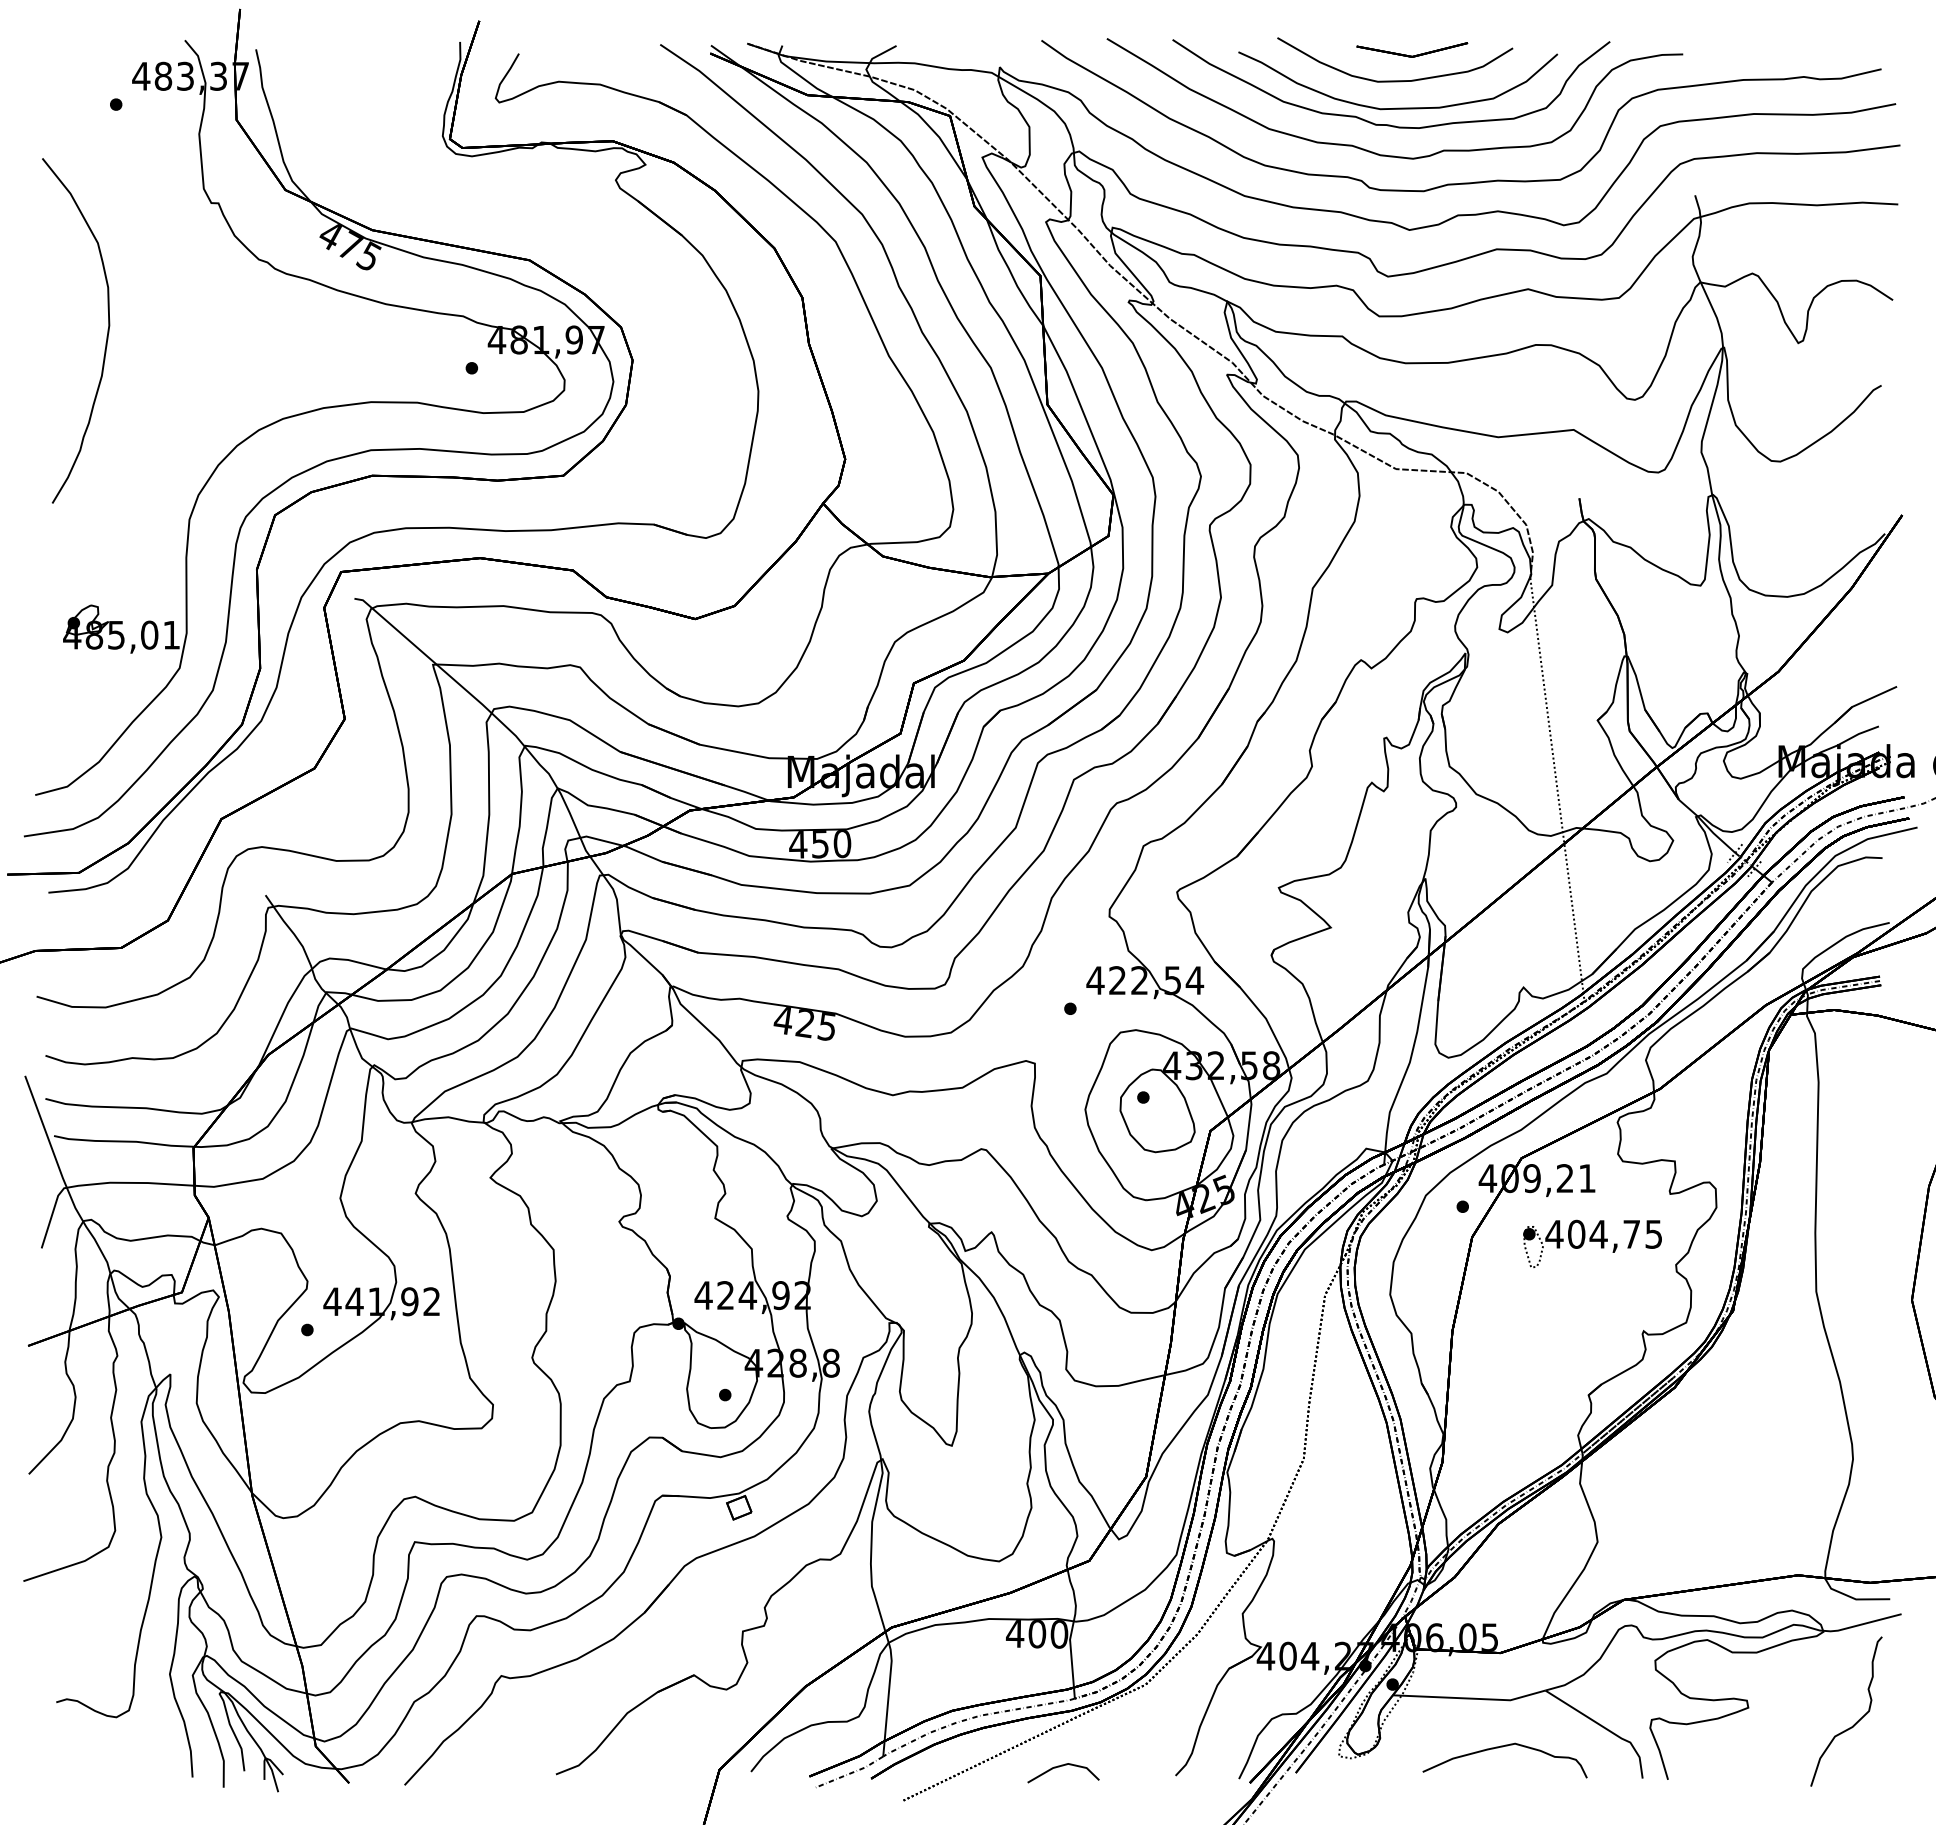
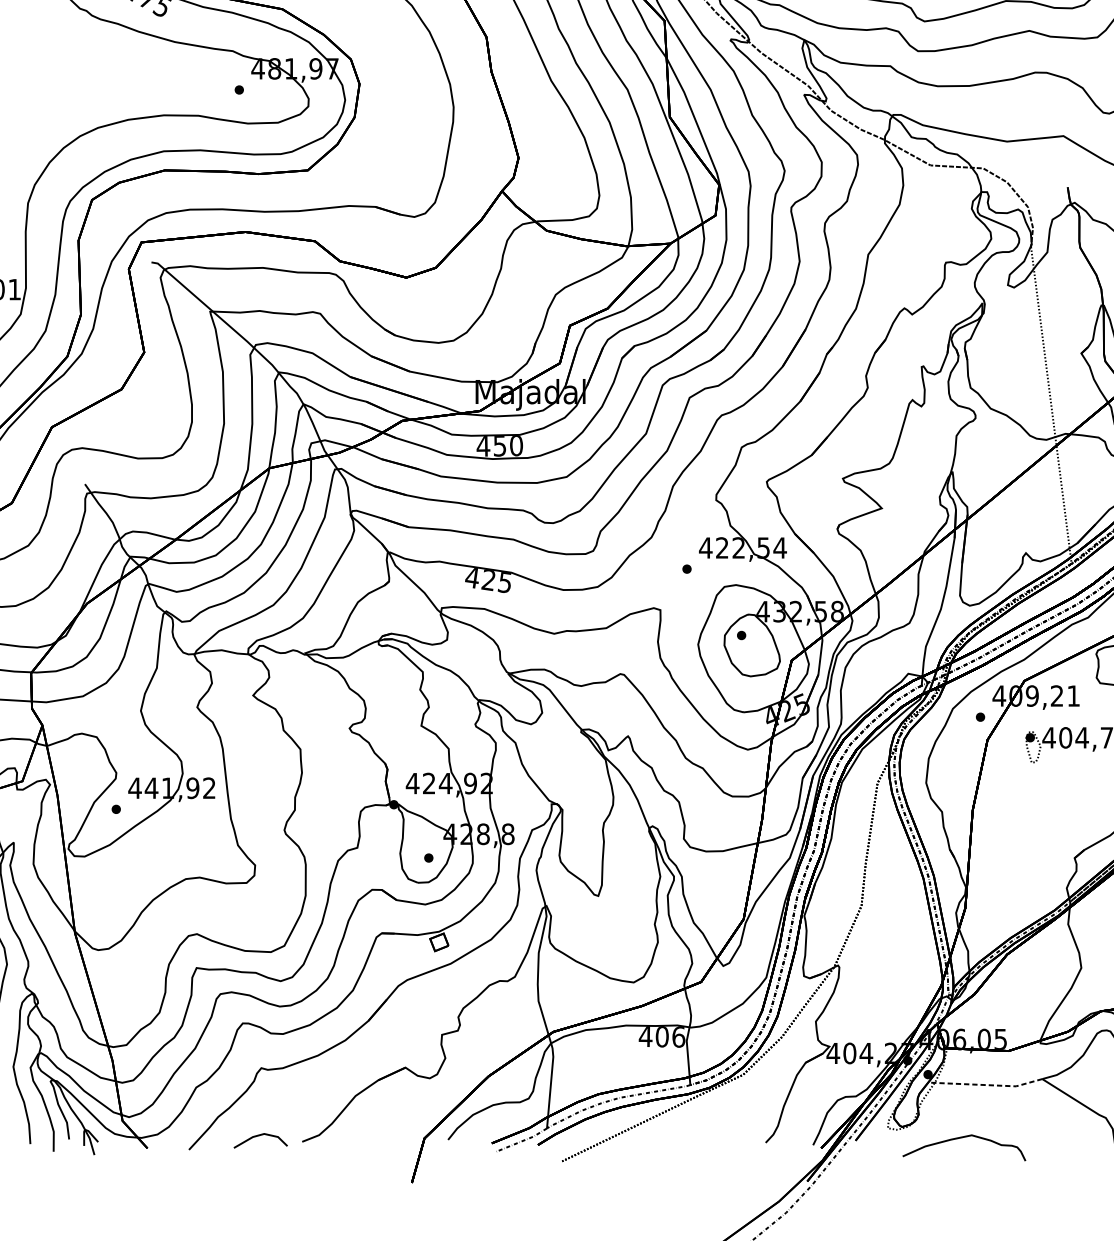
text: (1059, 1634) -> (678, 1037), 400 -> 406
line: (1470, 1698) -> (986, 1085), solid -> dashed
curve: (1503, 1747) -> (963, 1138), moved
line: (1063, 1766) -> (260, 1135), moved

